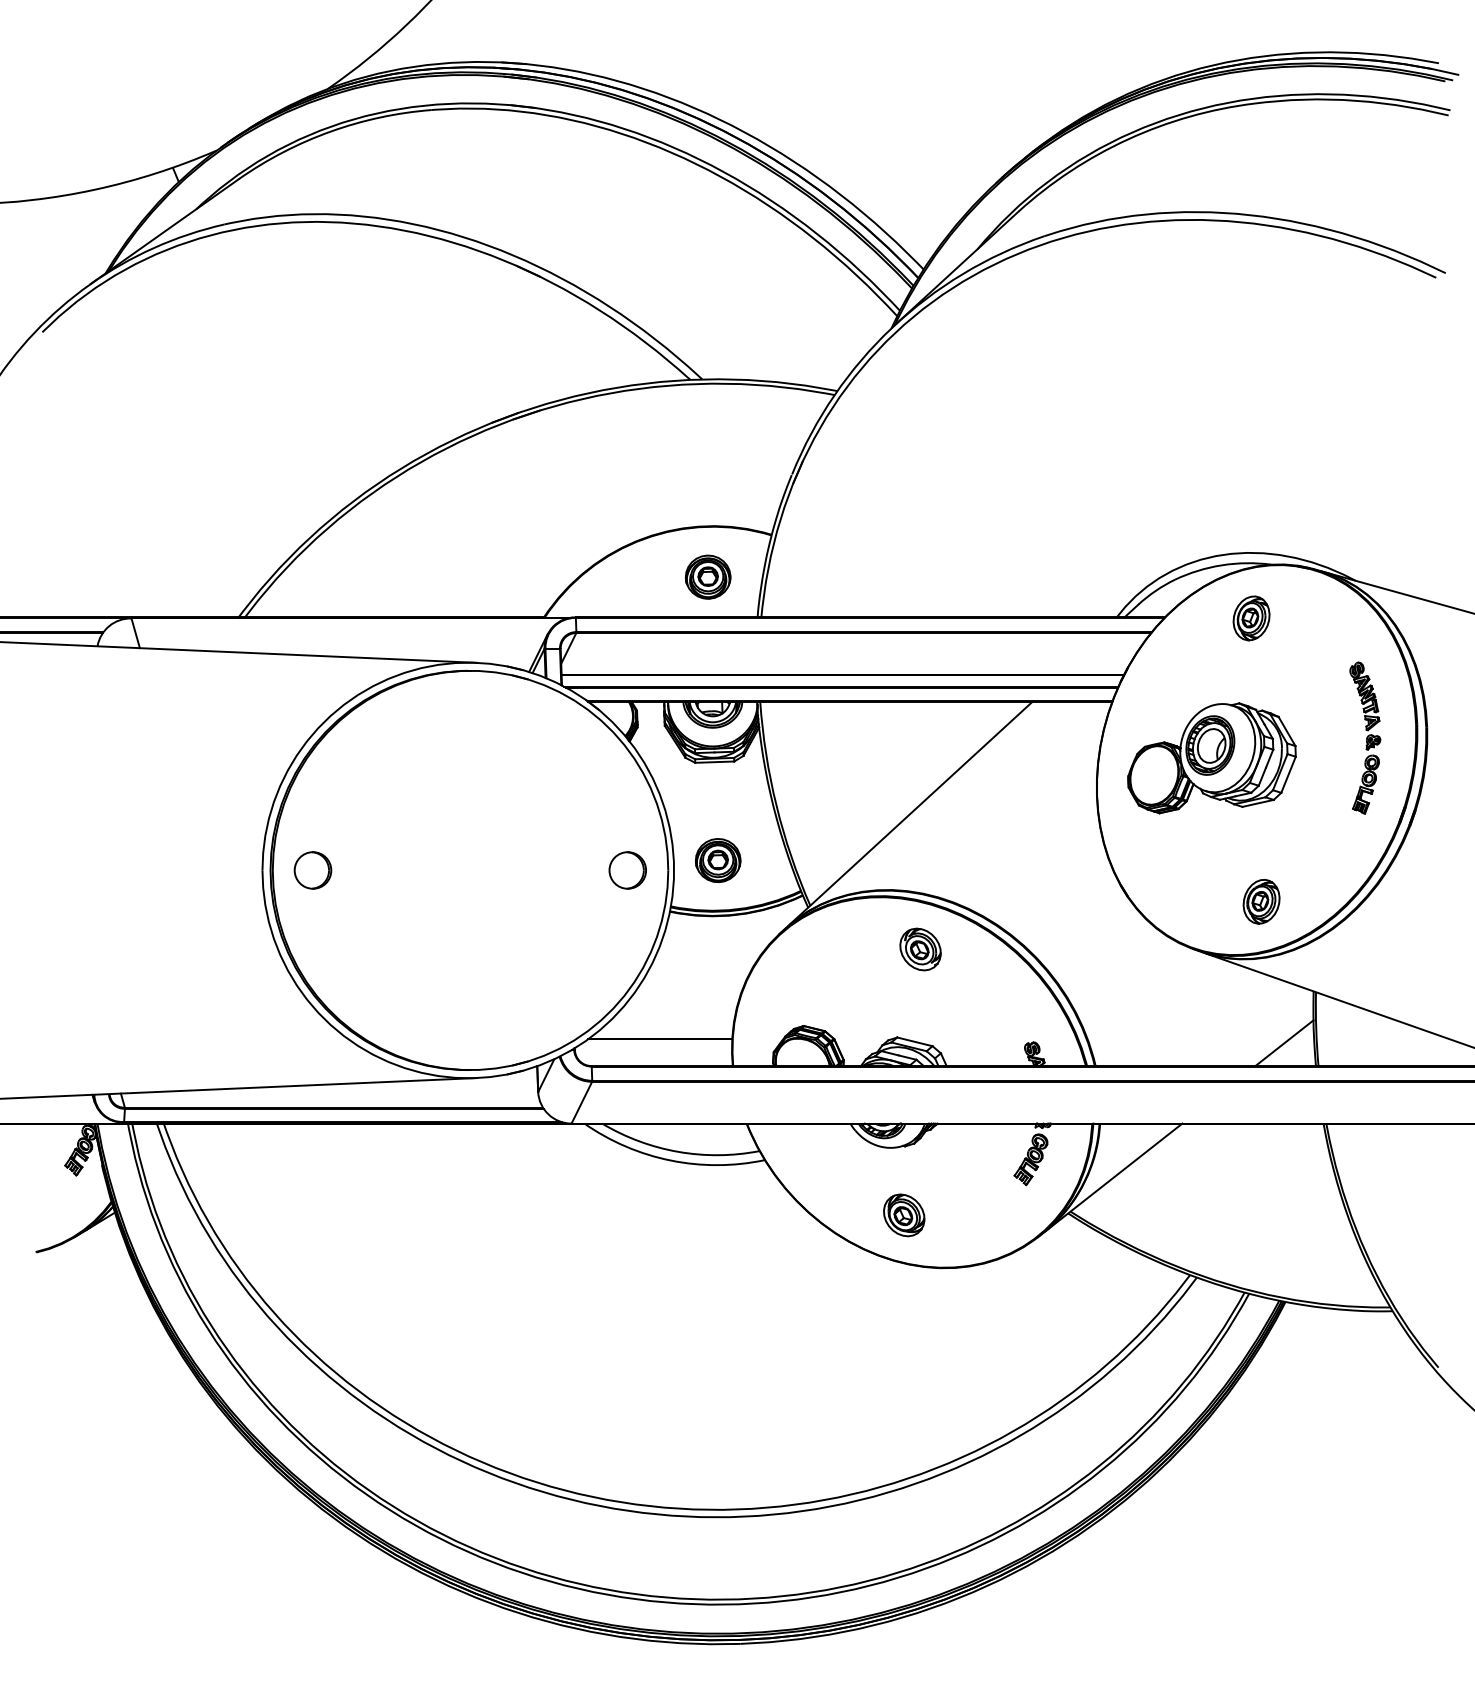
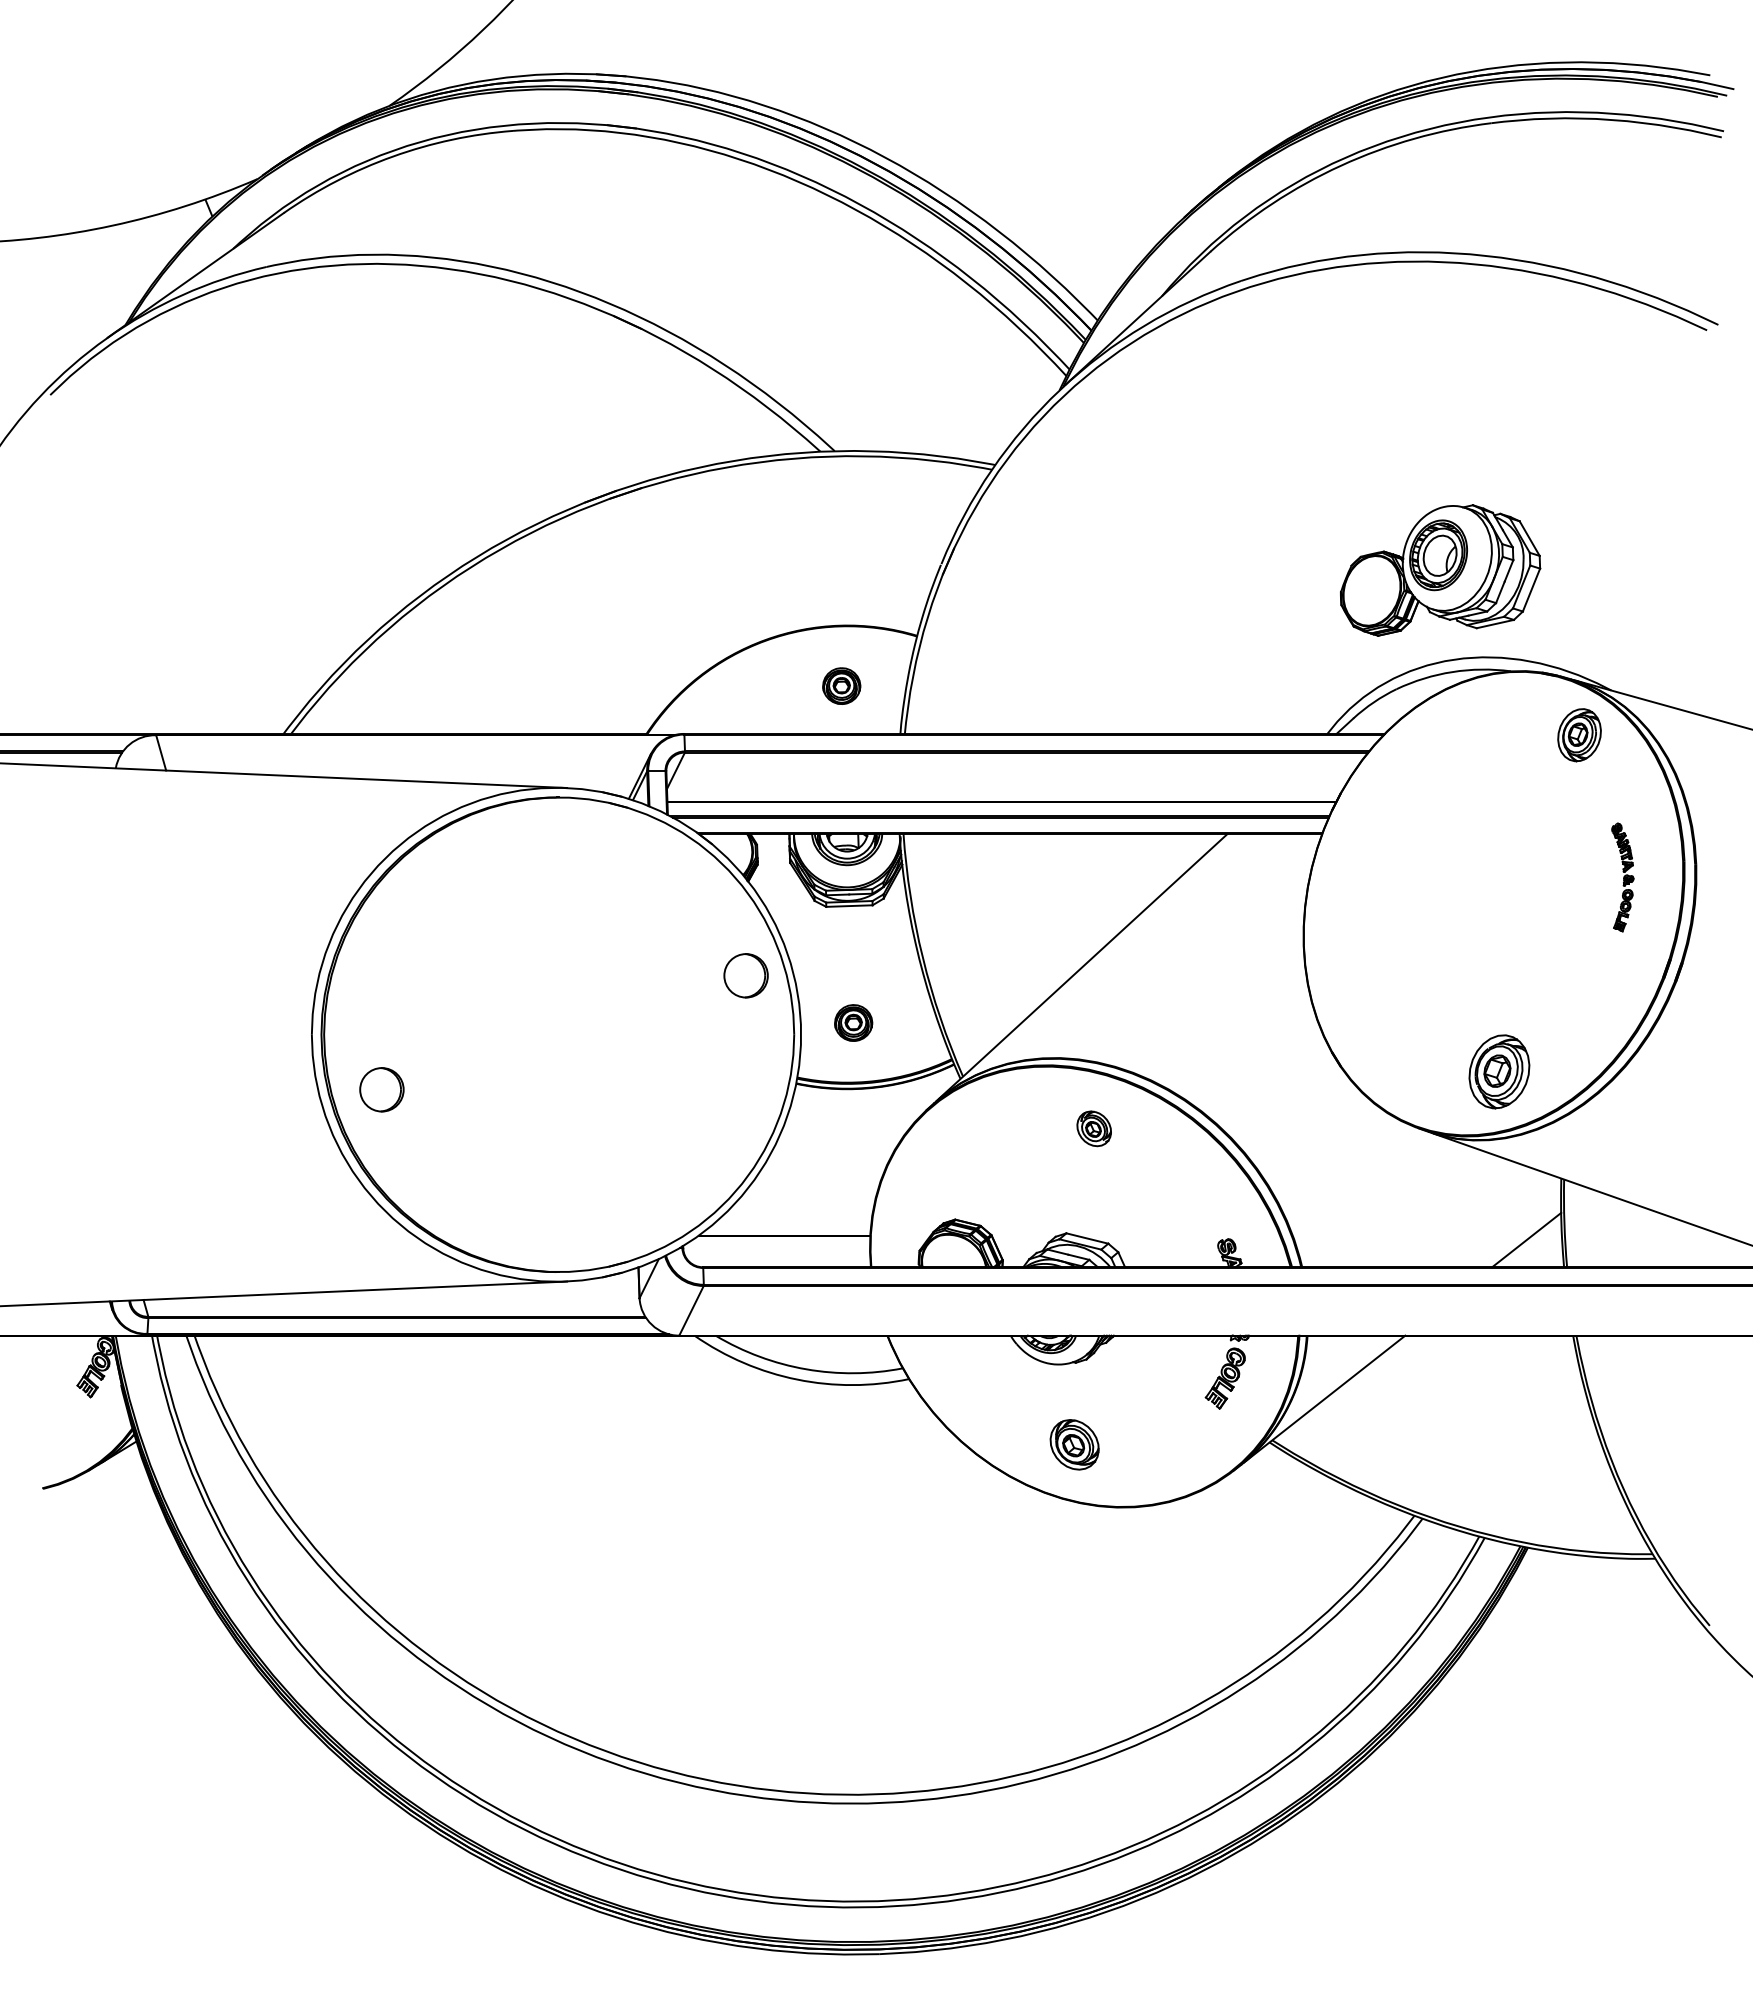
part: (708, 576) -> (841, 685), size x0.7
part: (1251, 618) -> (1579, 735), moved
part: (1365, 738) -> (1622, 877), size x0.6
part: (1211, 758) -> (1440, 570), moved
part: (718, 860) -> (853, 1022), size x0.7
part: (312, 870) -> (381, 1089), moved
part: (627, 870) -> (745, 975), moved
part: (1261, 902) -> (1499, 1072), size x1.4
part: (920, 949) -> (1094, 1128), size x0.7

